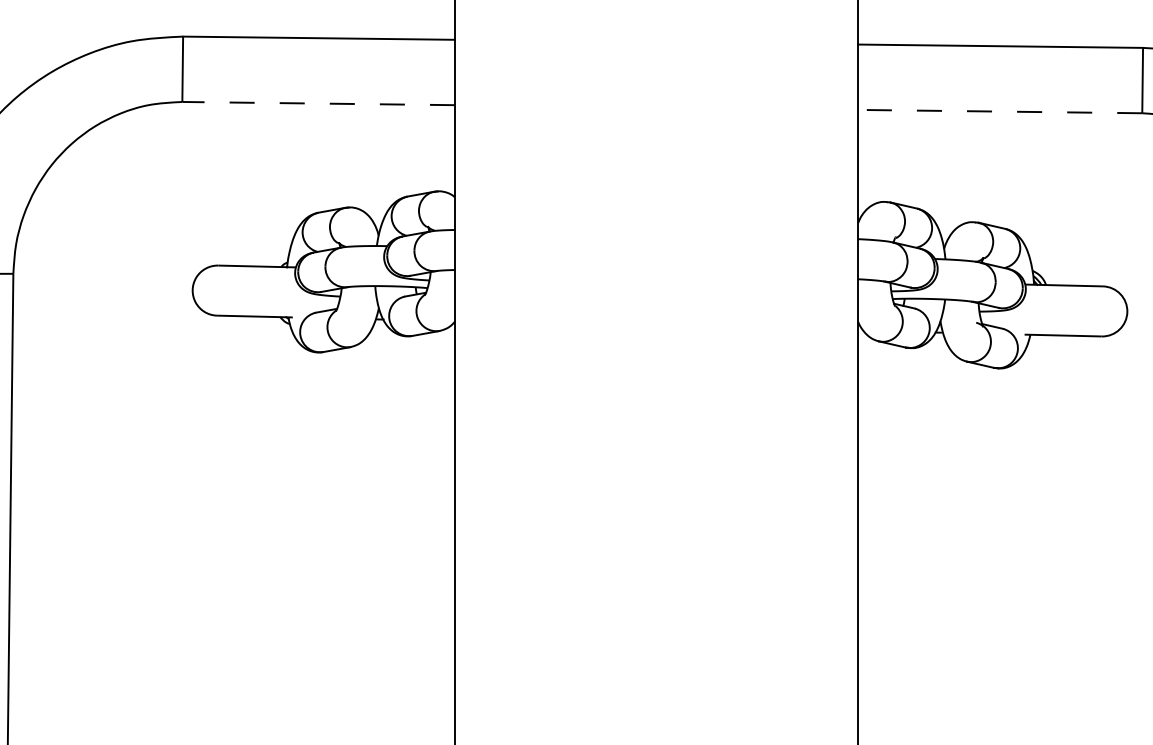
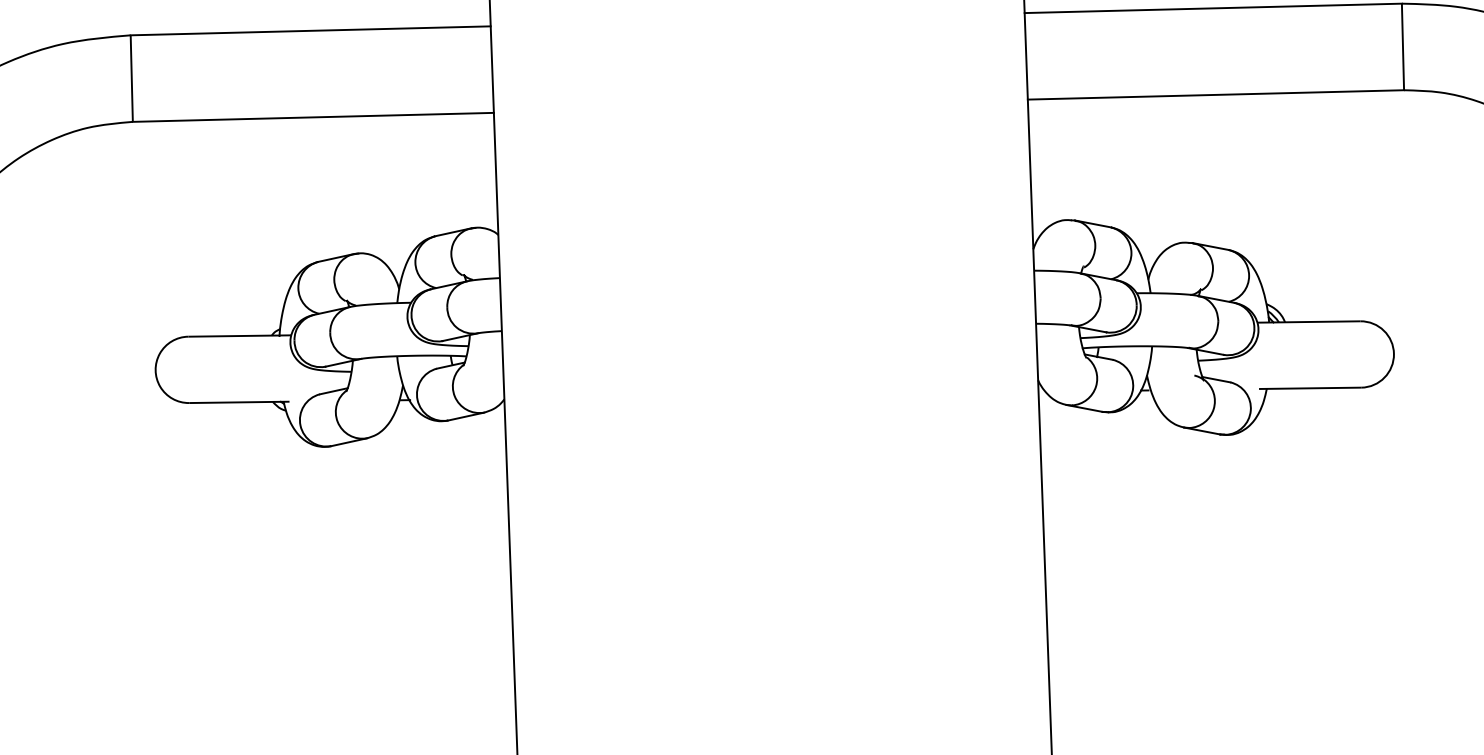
line: (318, 103) -> (313, 117), dashed -> solid
line: (999, 111) -> (1214, 94), dashed -> solid

